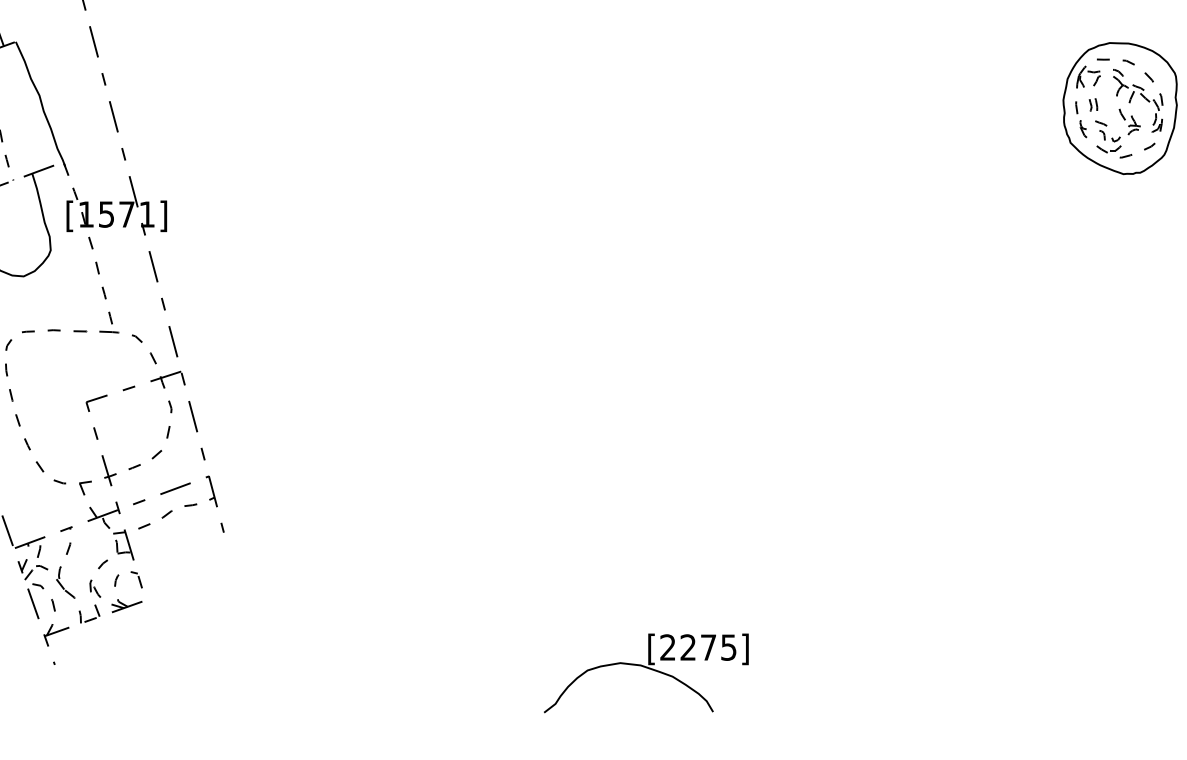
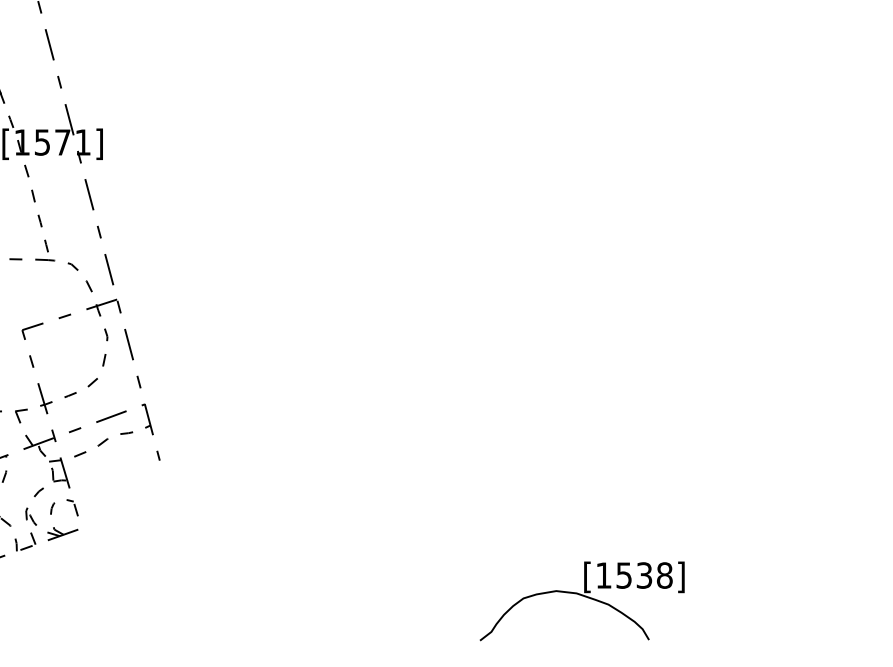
text: (698, 647) -> (634, 575), [2275] -> [1538]

